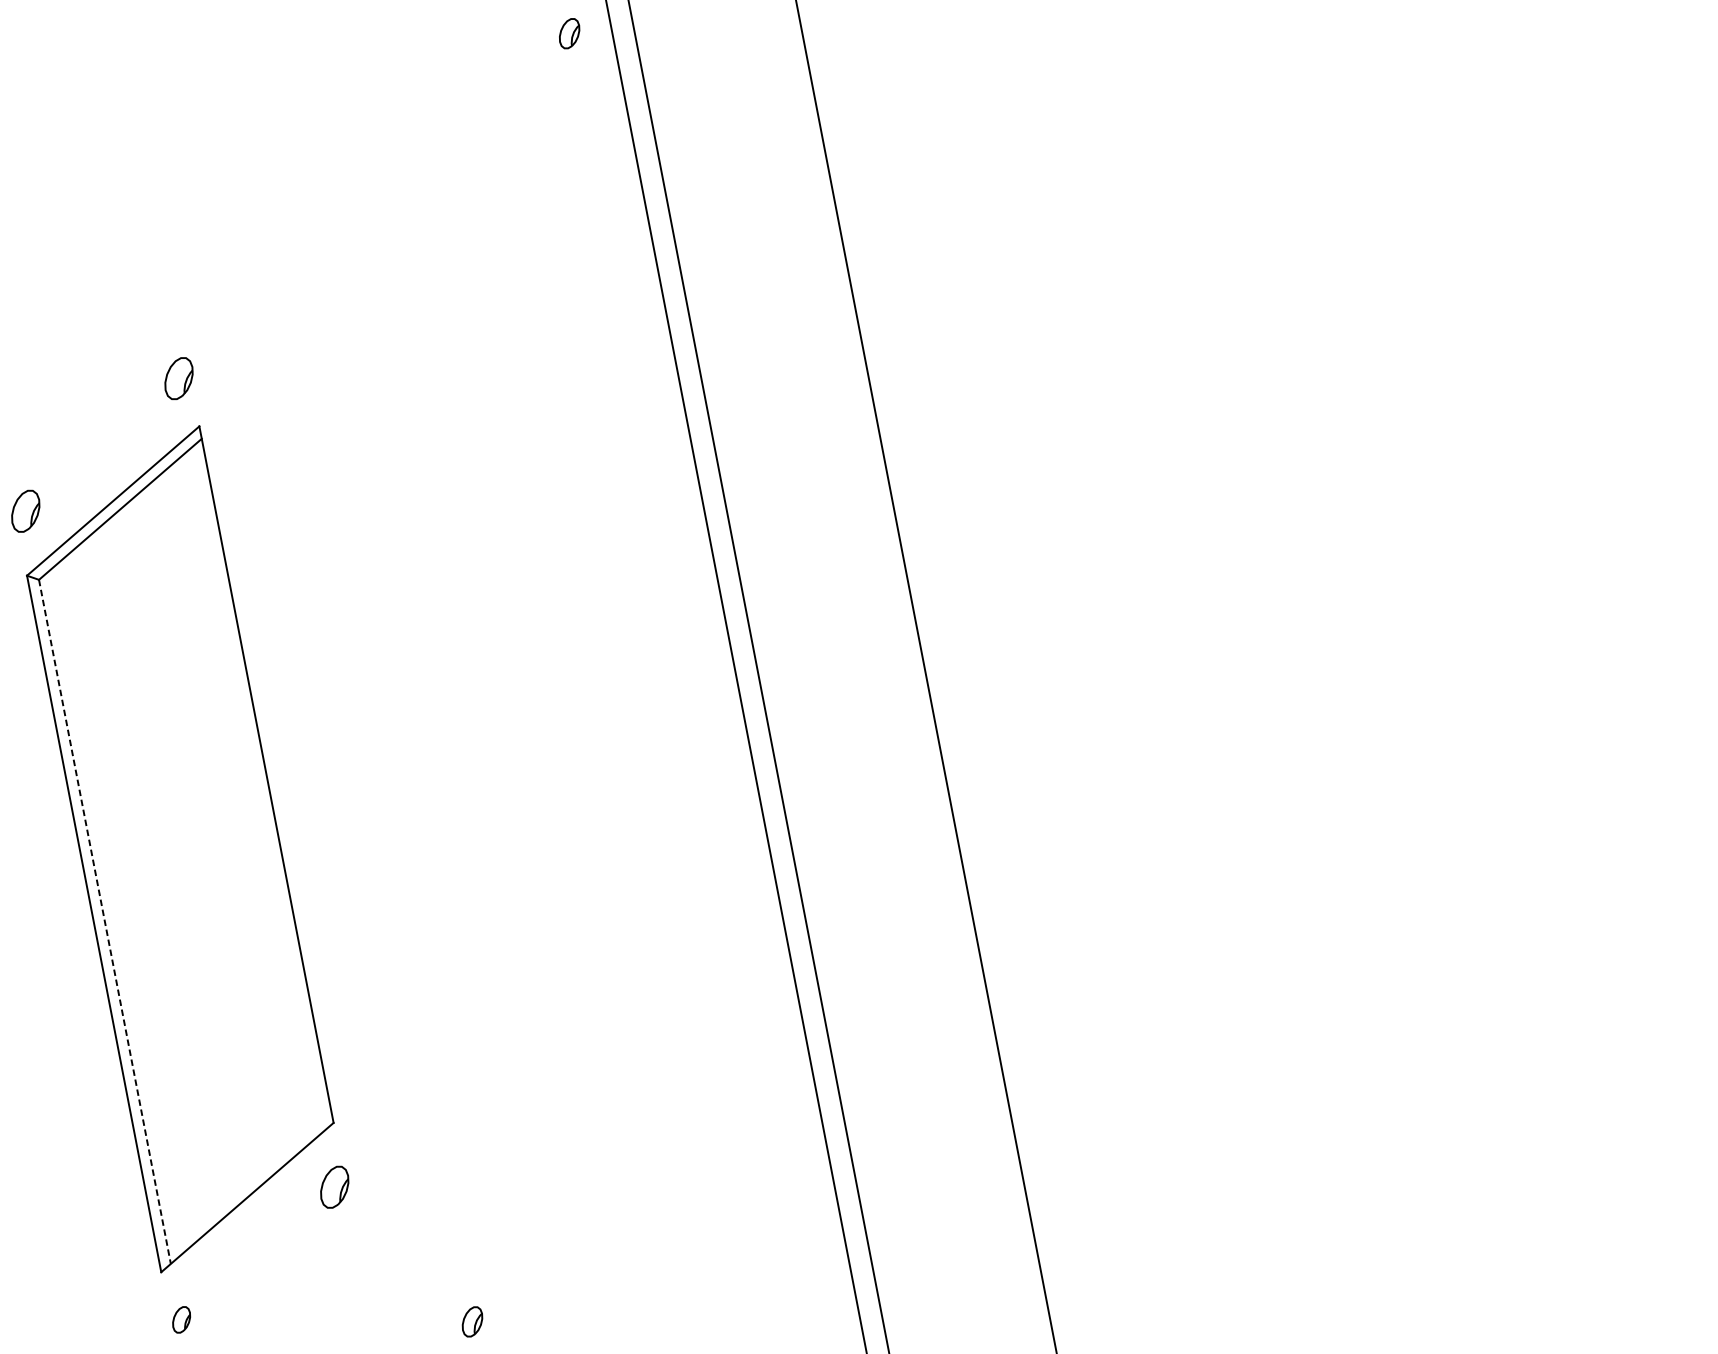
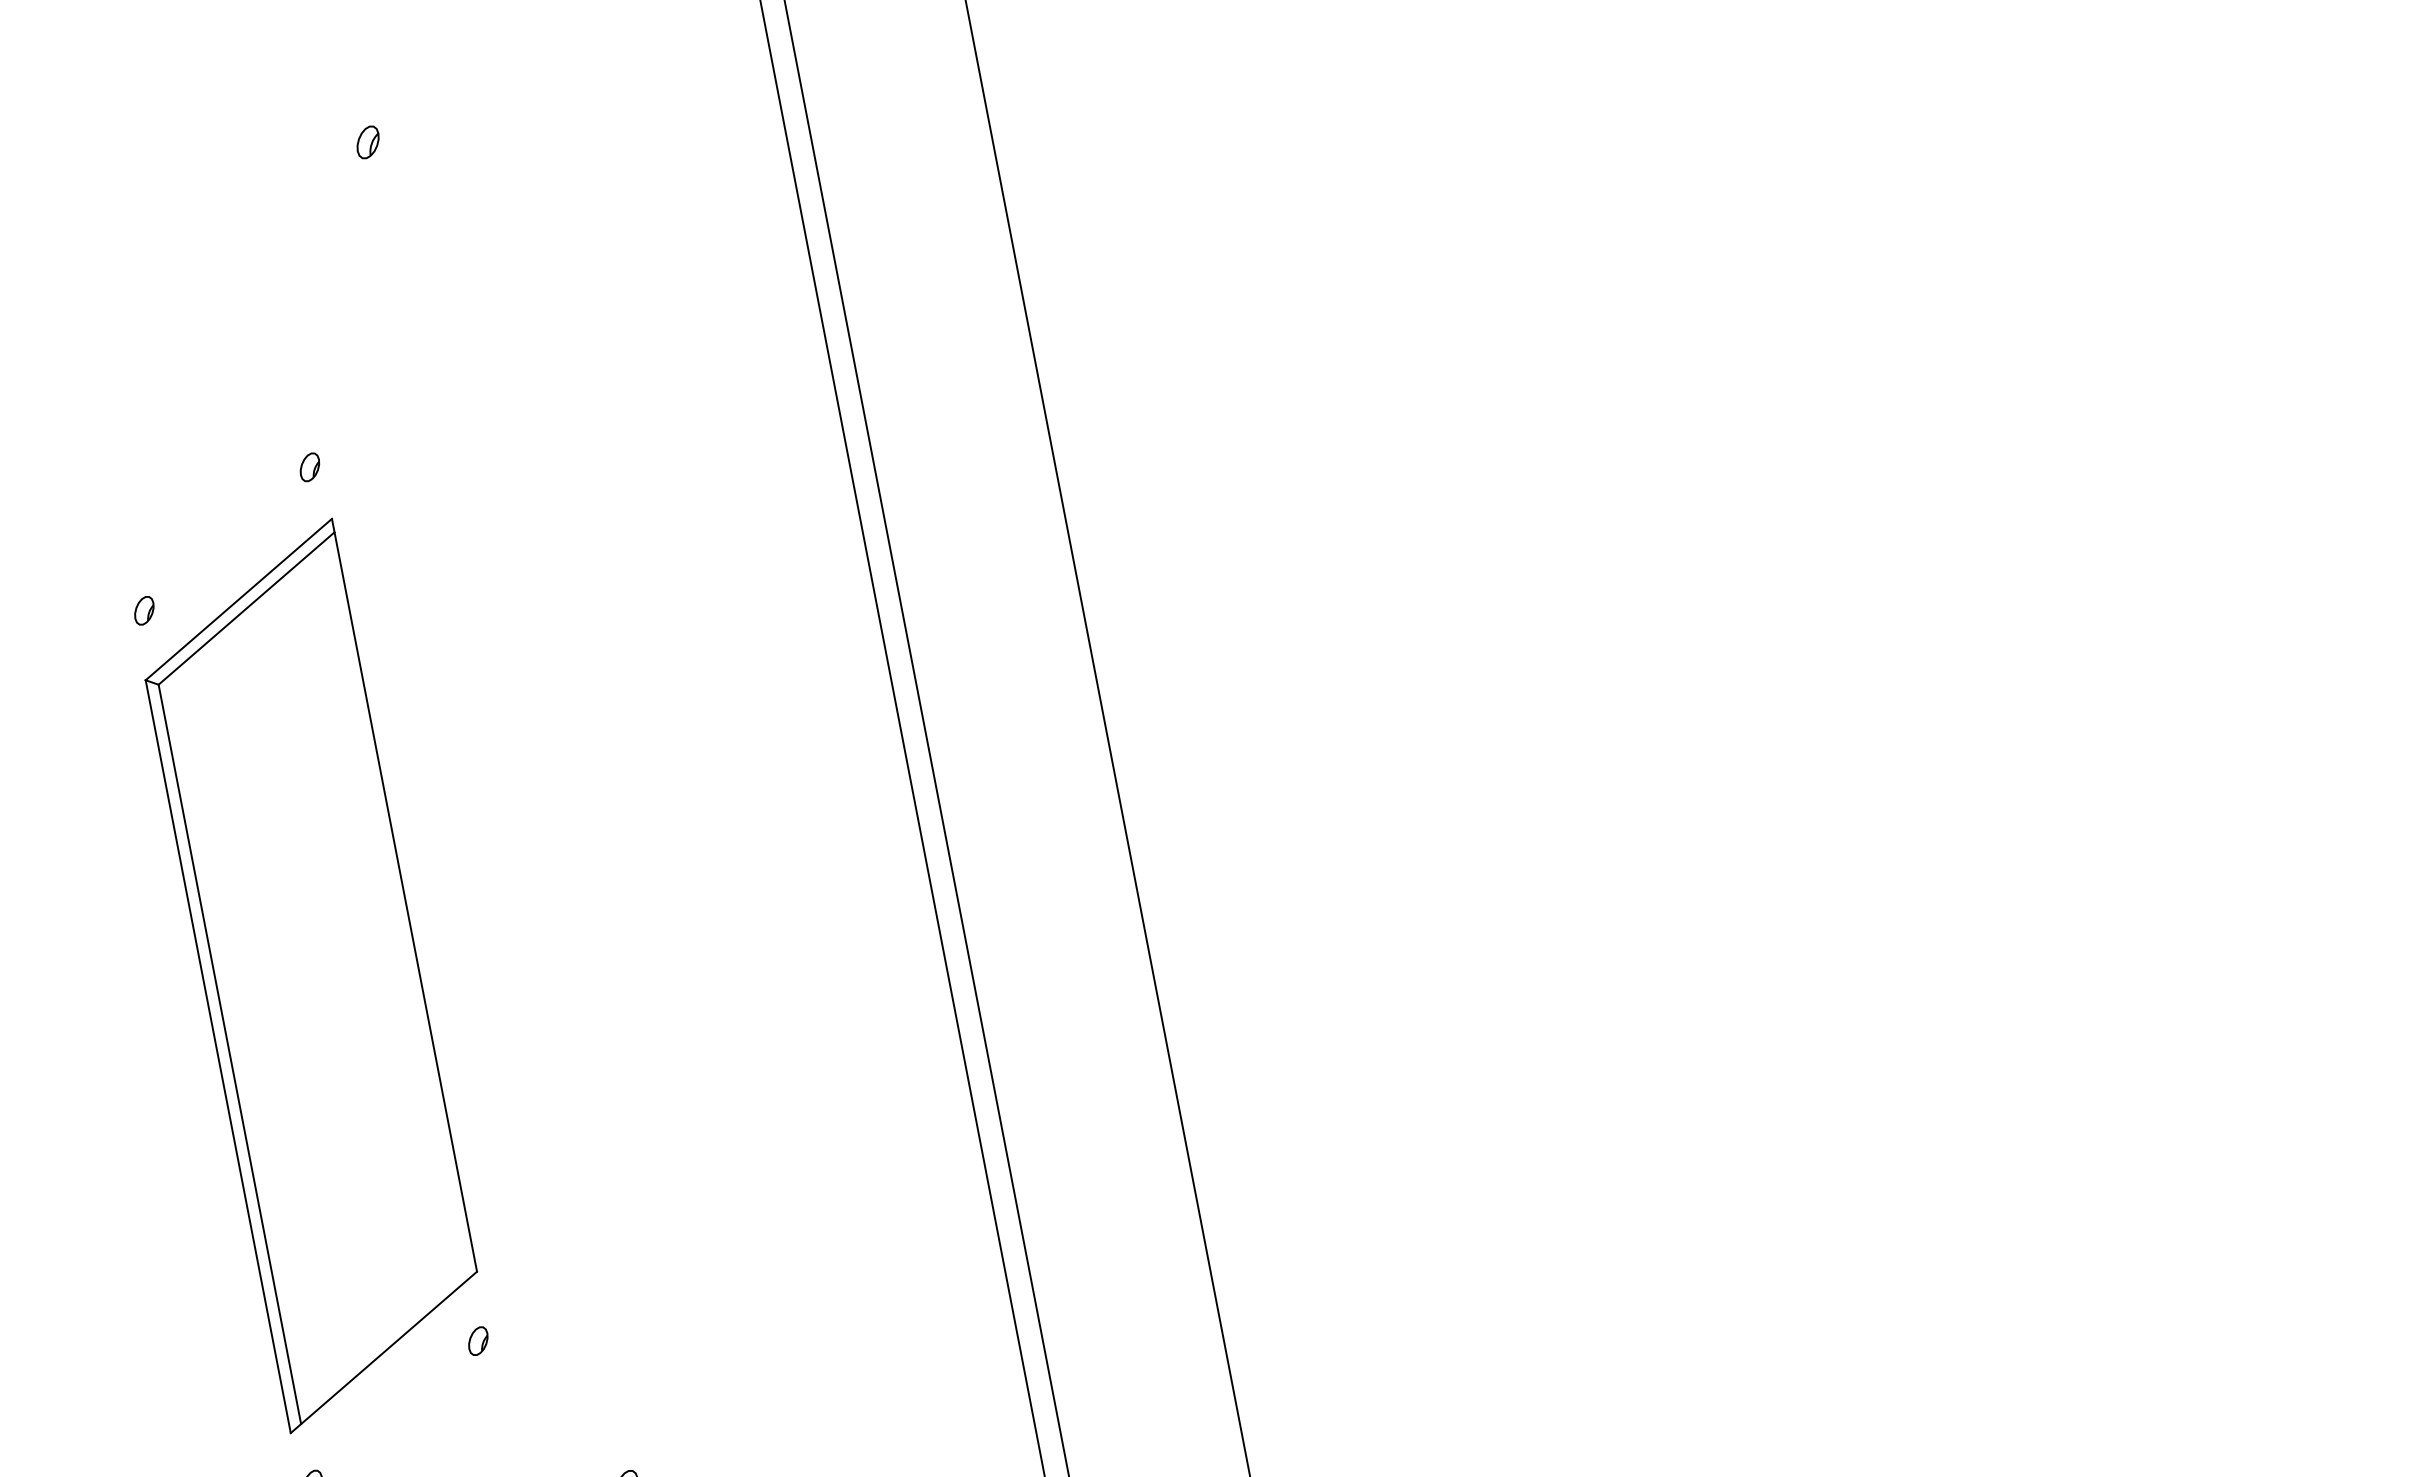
part: (569, 33) -> (367, 142), moved
part: (178, 378) -> (309, 467), size x0.62
part: (25, 511) -> (144, 610), size x0.62
line: (104, 921) -> (229, 1054), dashed -> solid
part: (334, 1186) -> (478, 1340), size x0.62

